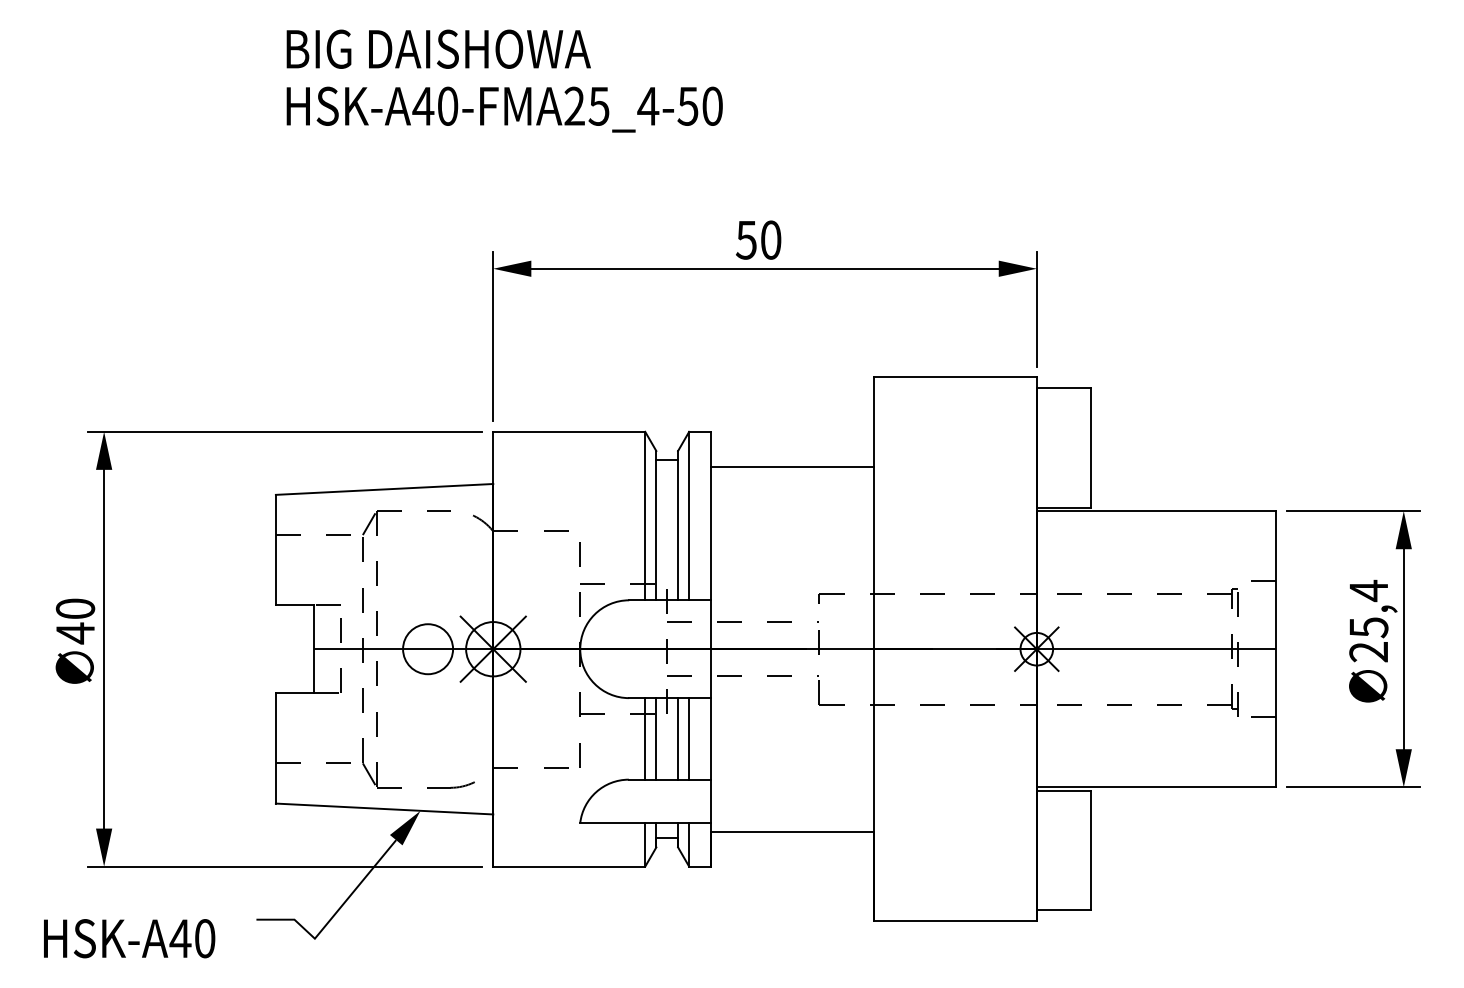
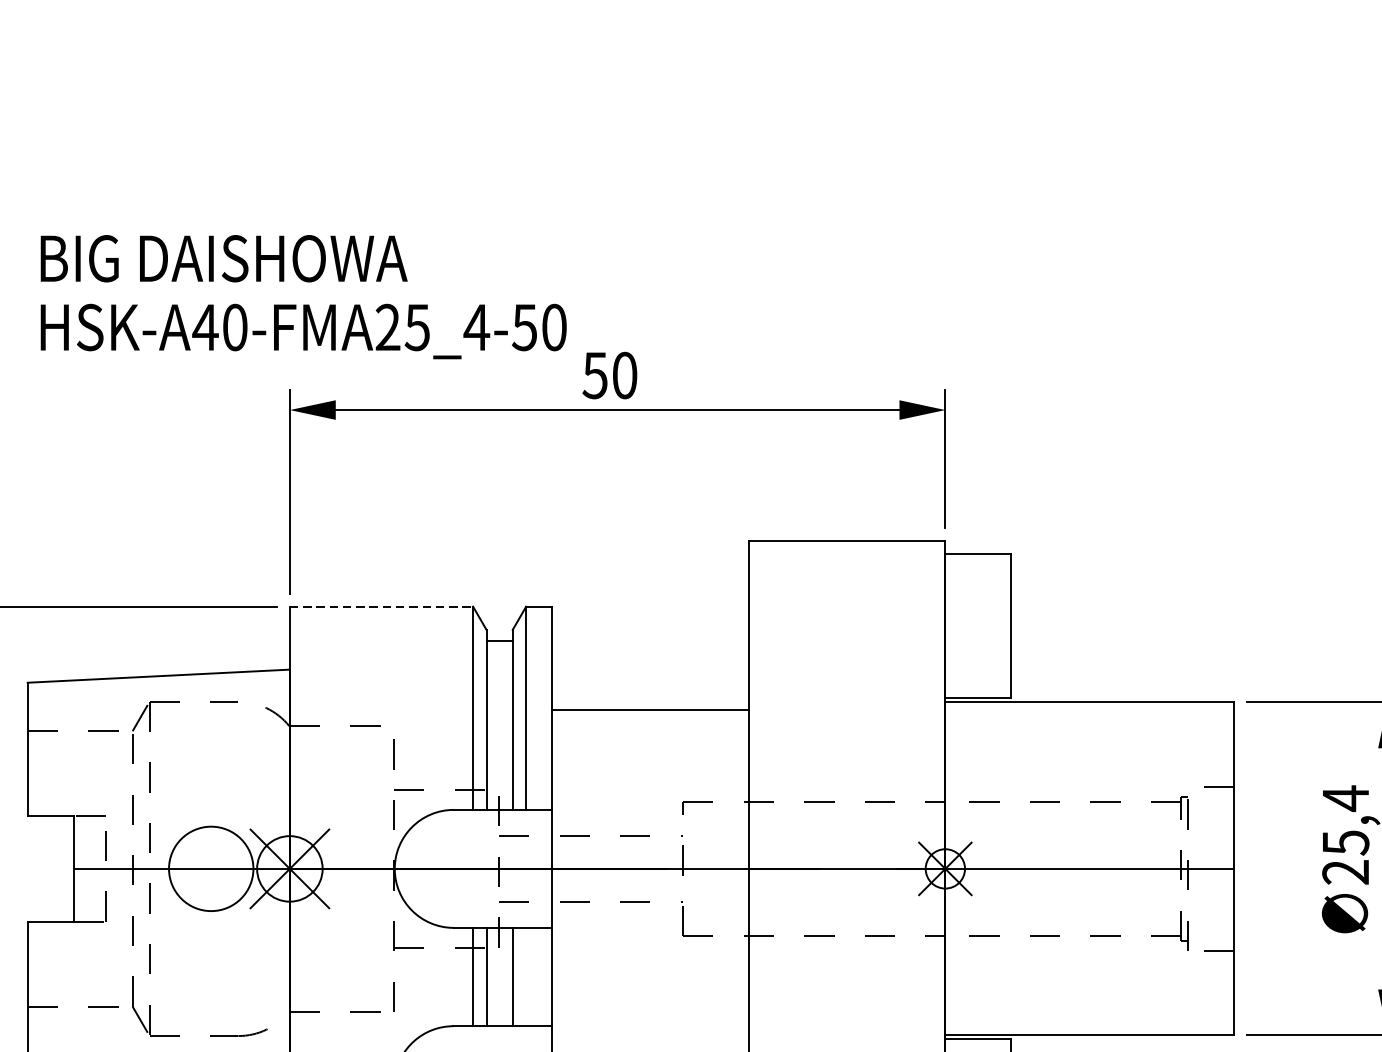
text: (504, 80) -> (303, 296), moved
line: (569, 431) -> (381, 606), solid -> dashed
line: (791, 466) -> (649, 710), moved
circle: (428, 649) -> (211, 869), size x1.4
line: (689, 738) -> (526, 976), removed

